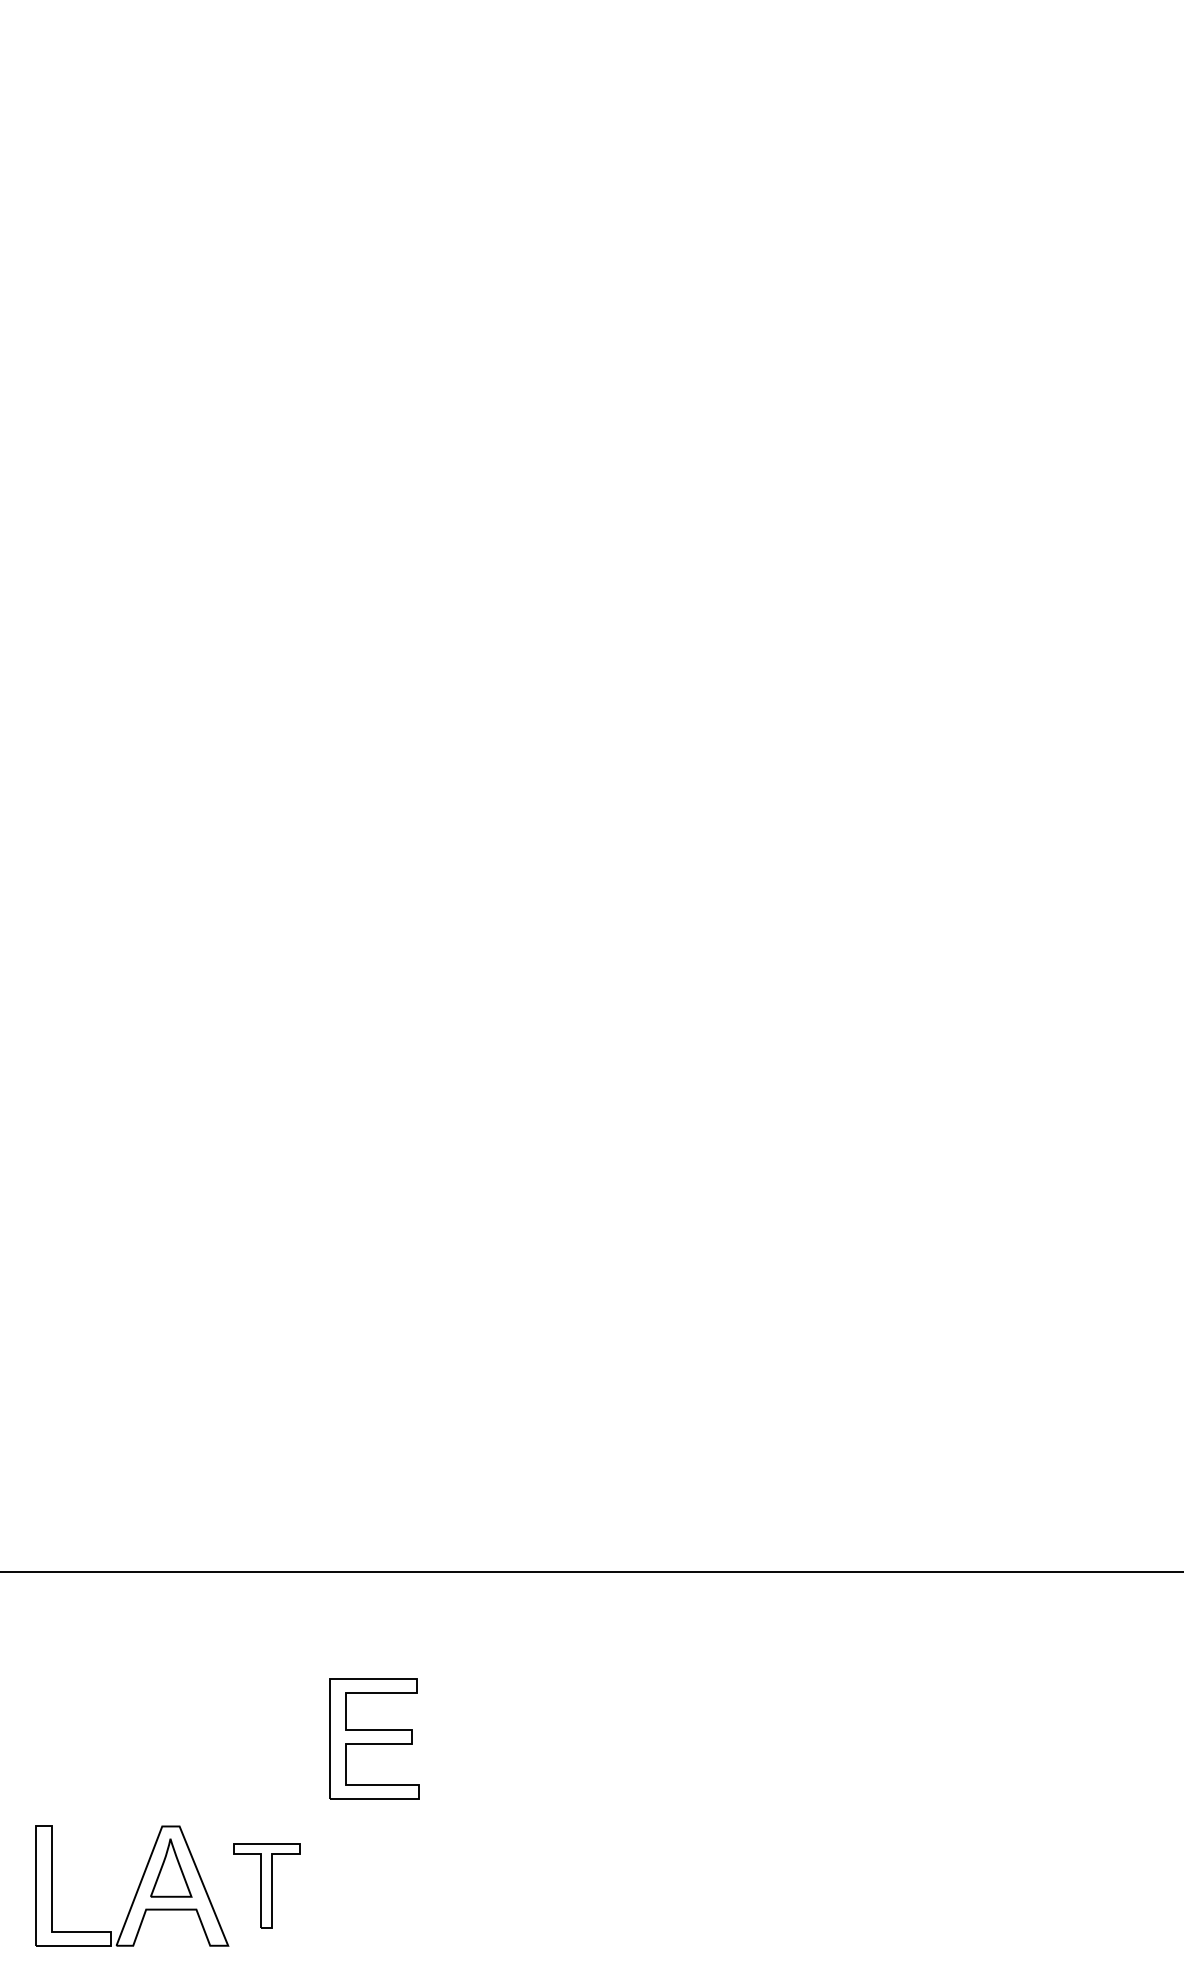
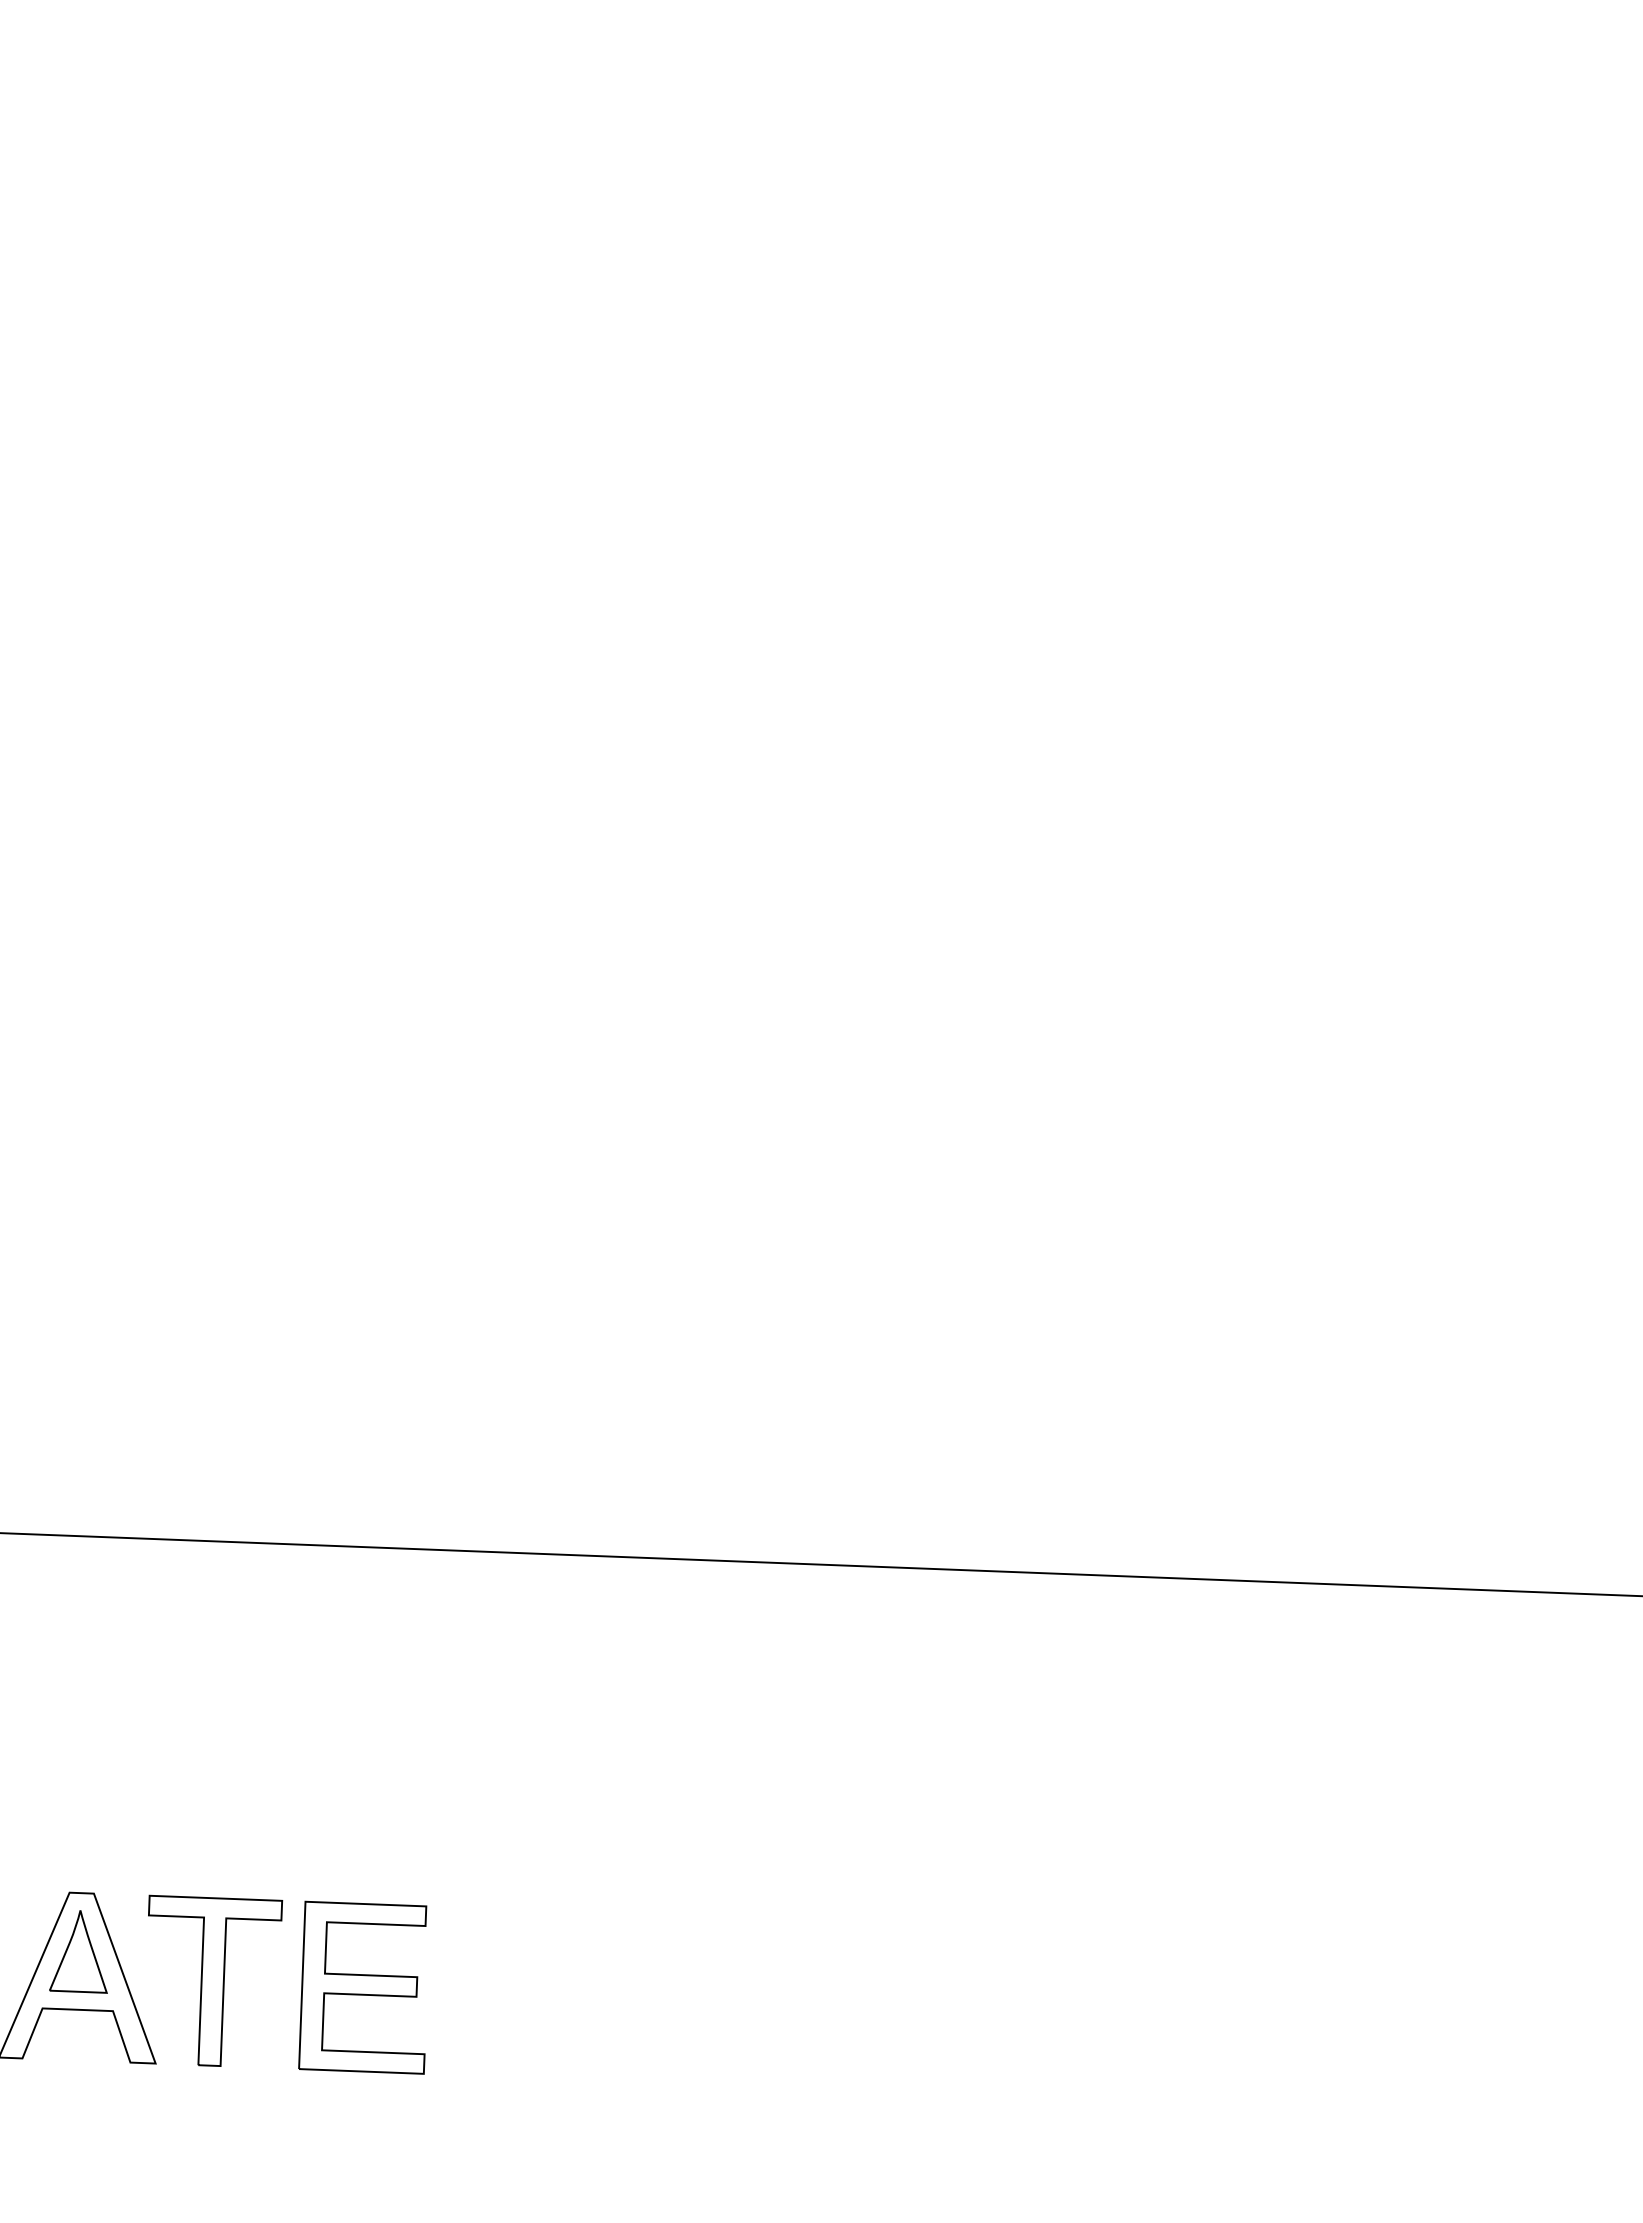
part: (374, 1738) -> (364, 1986), moved
part: (266, 1885) -> (212, 1981), size x1.43

